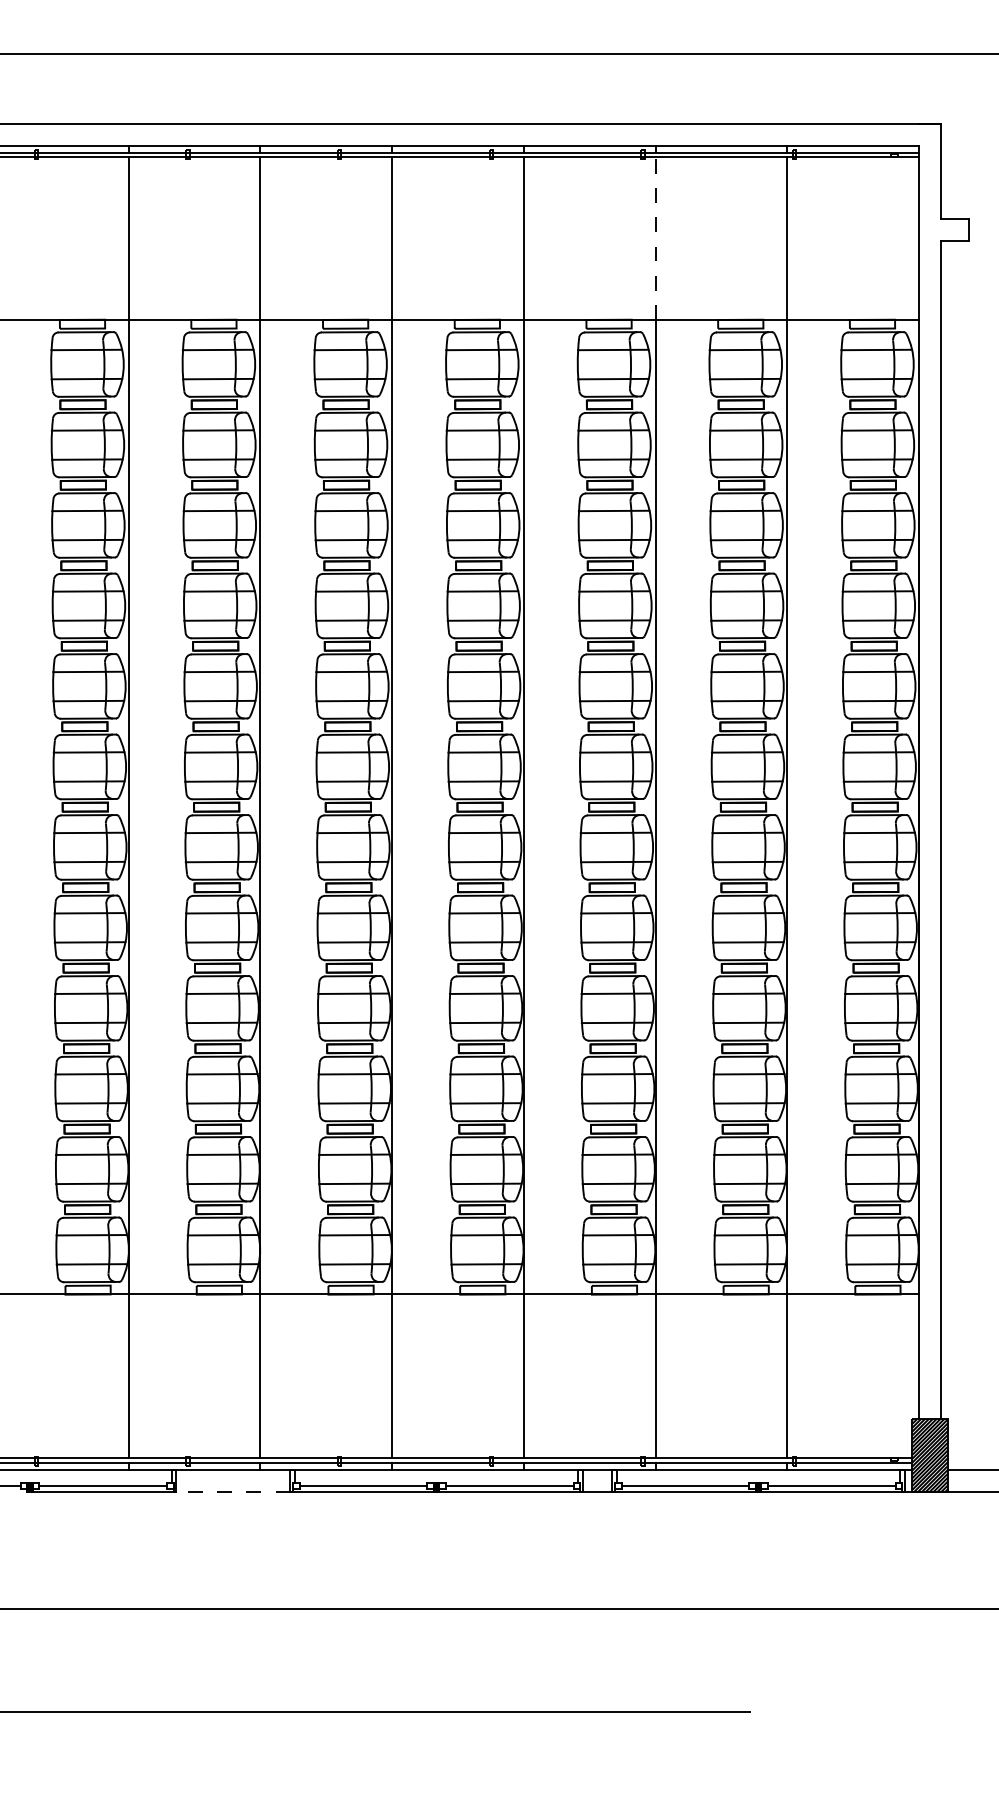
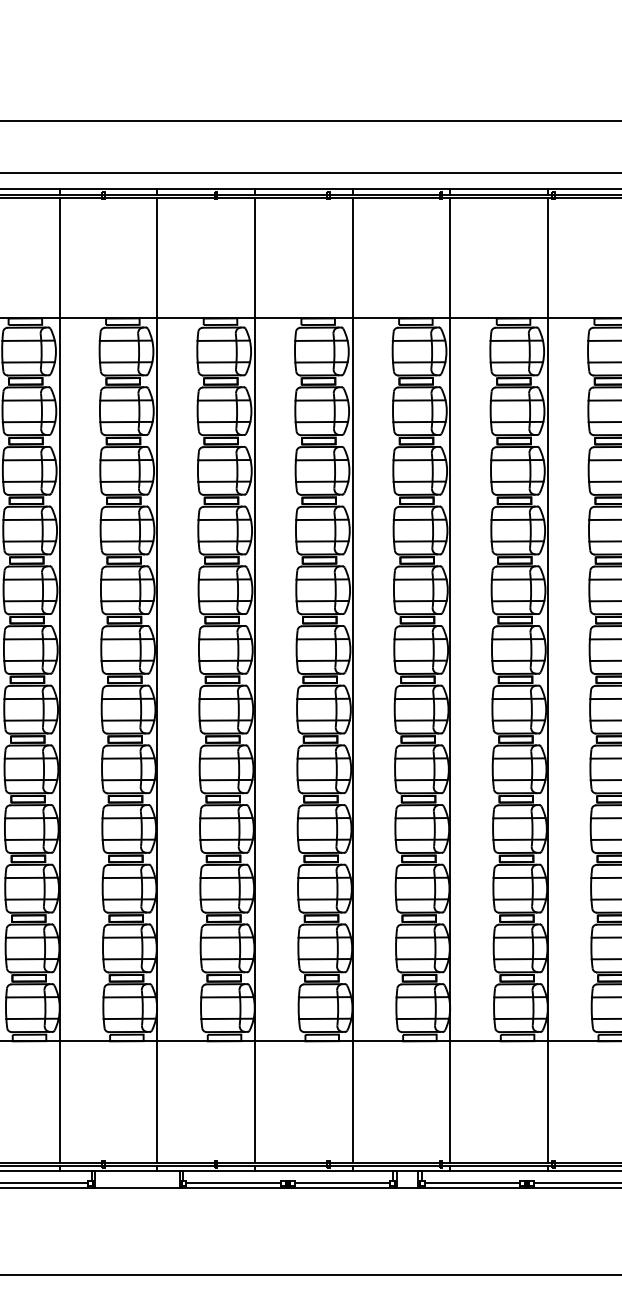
line: (655, 238) -> (450, 258), dashed -> solid
line: (232, 1492) -> (136, 1188), dashed -> solid

